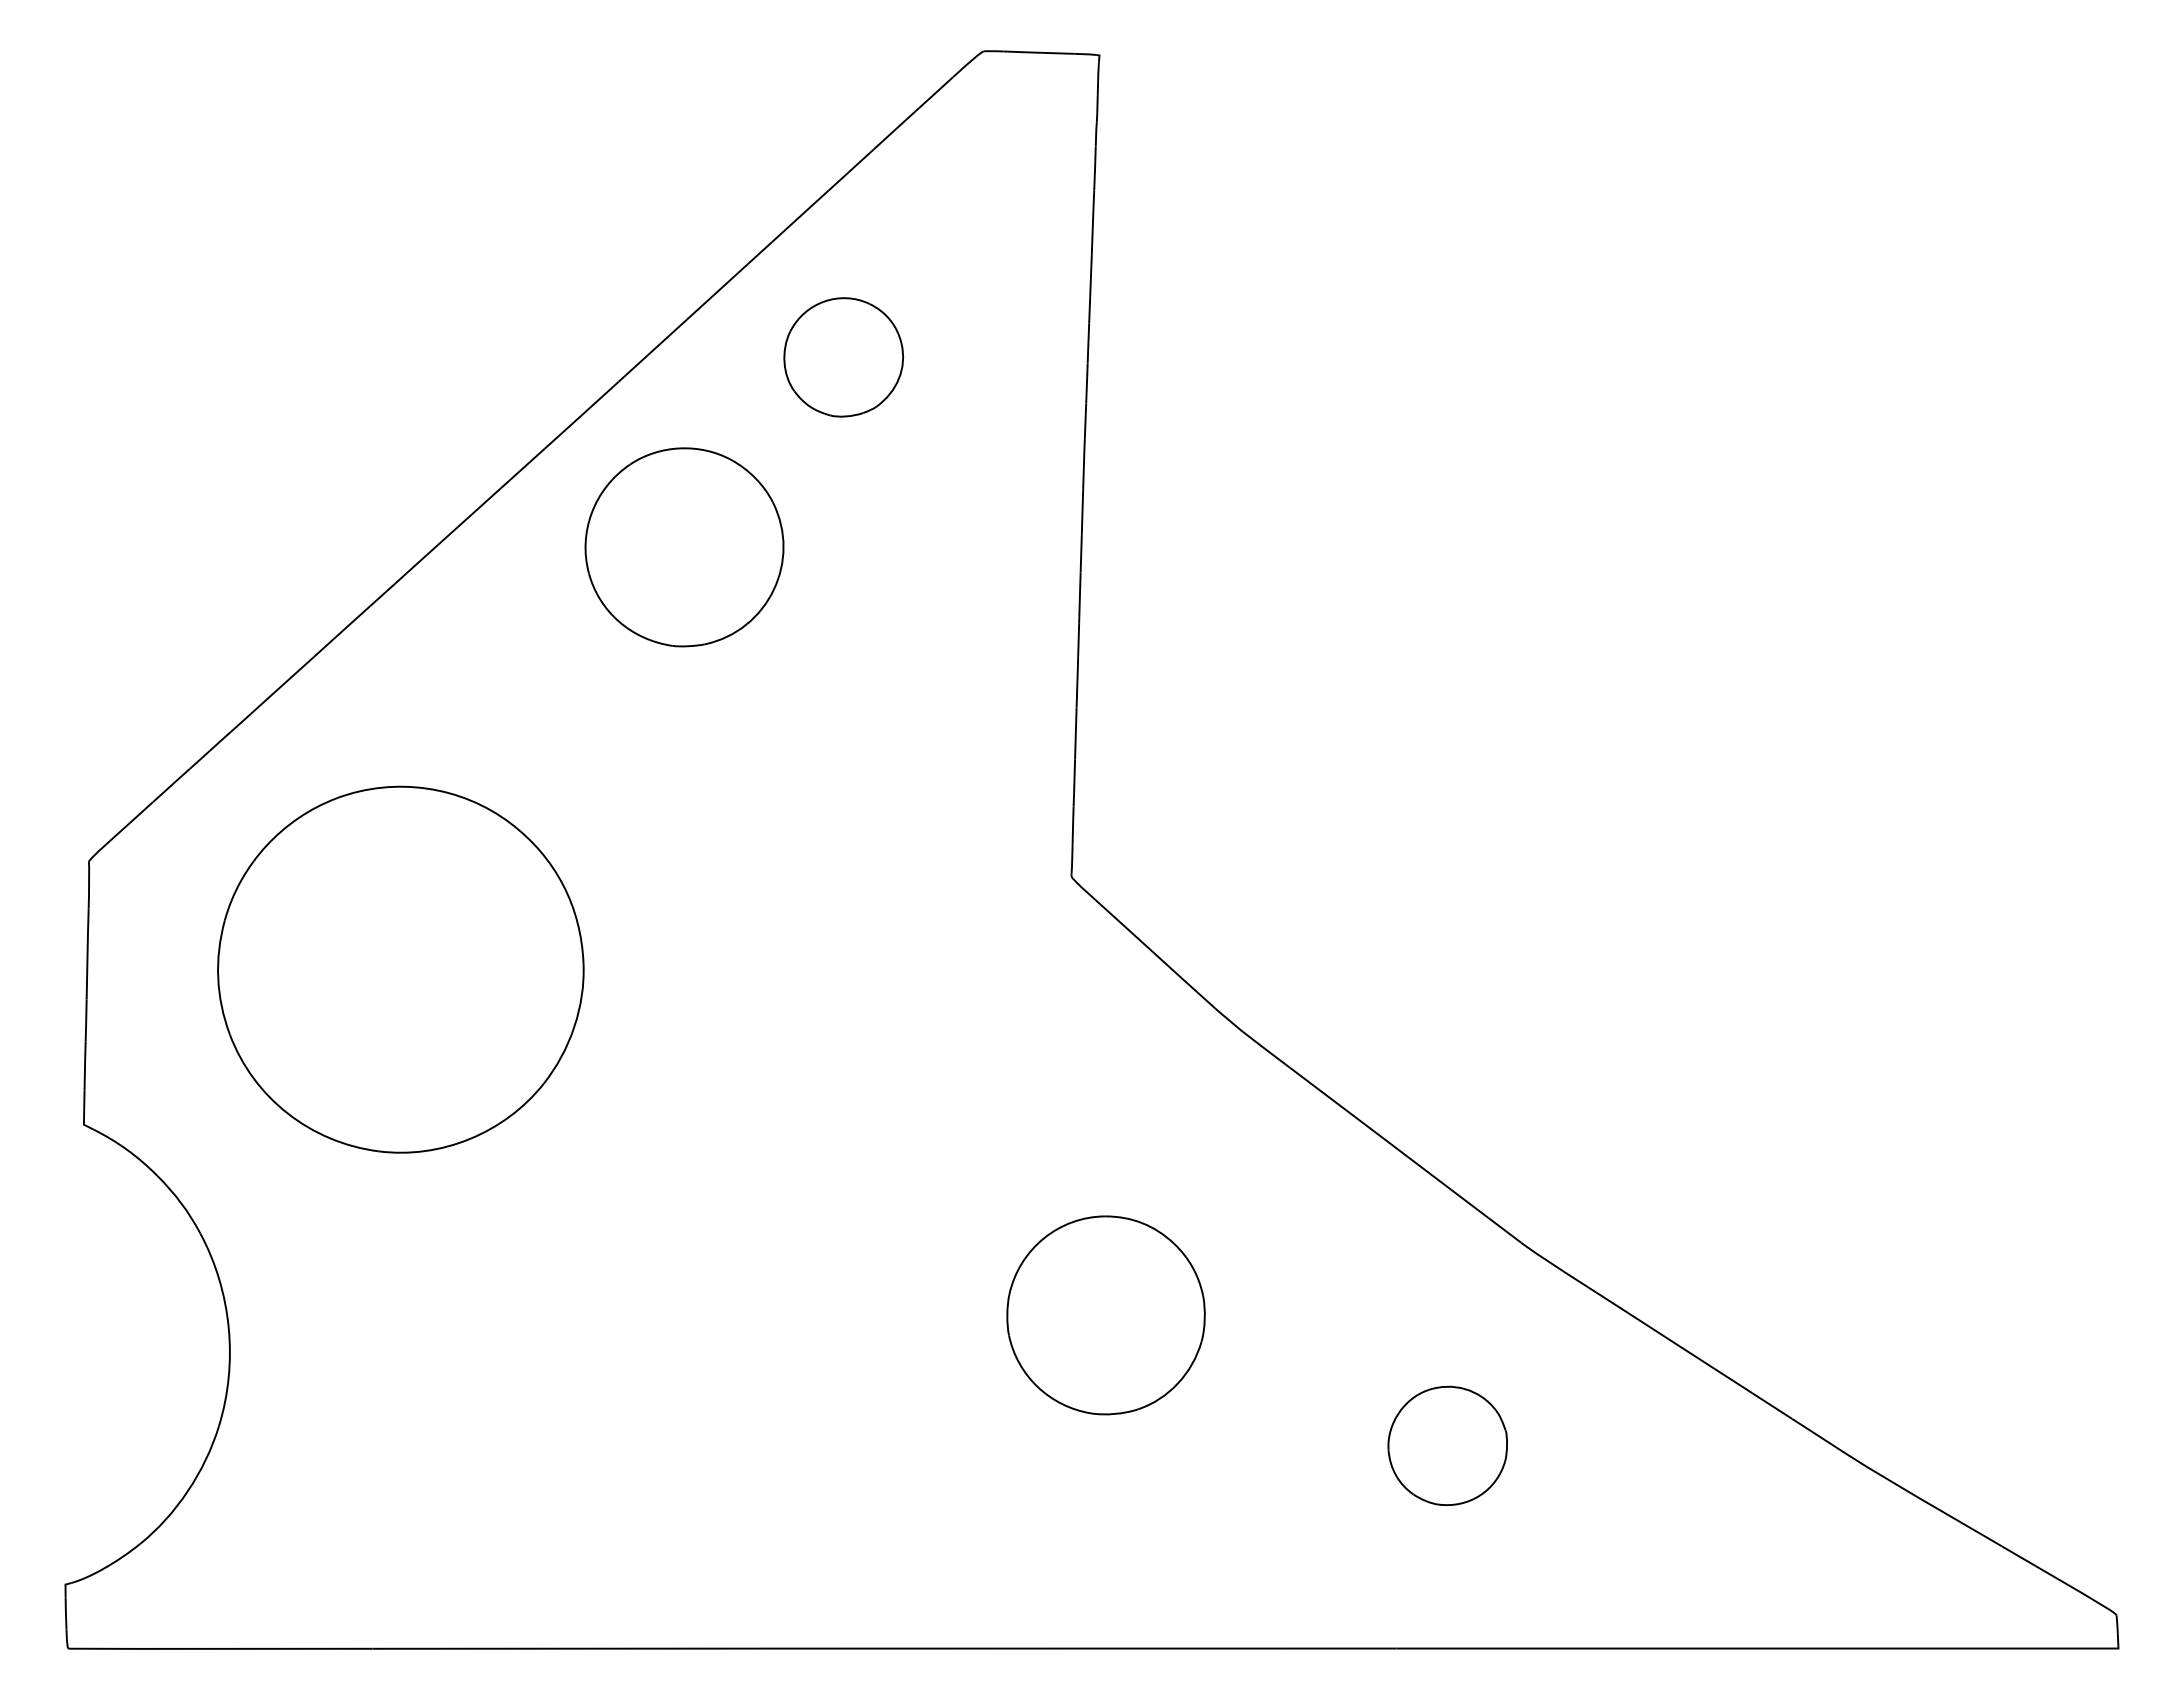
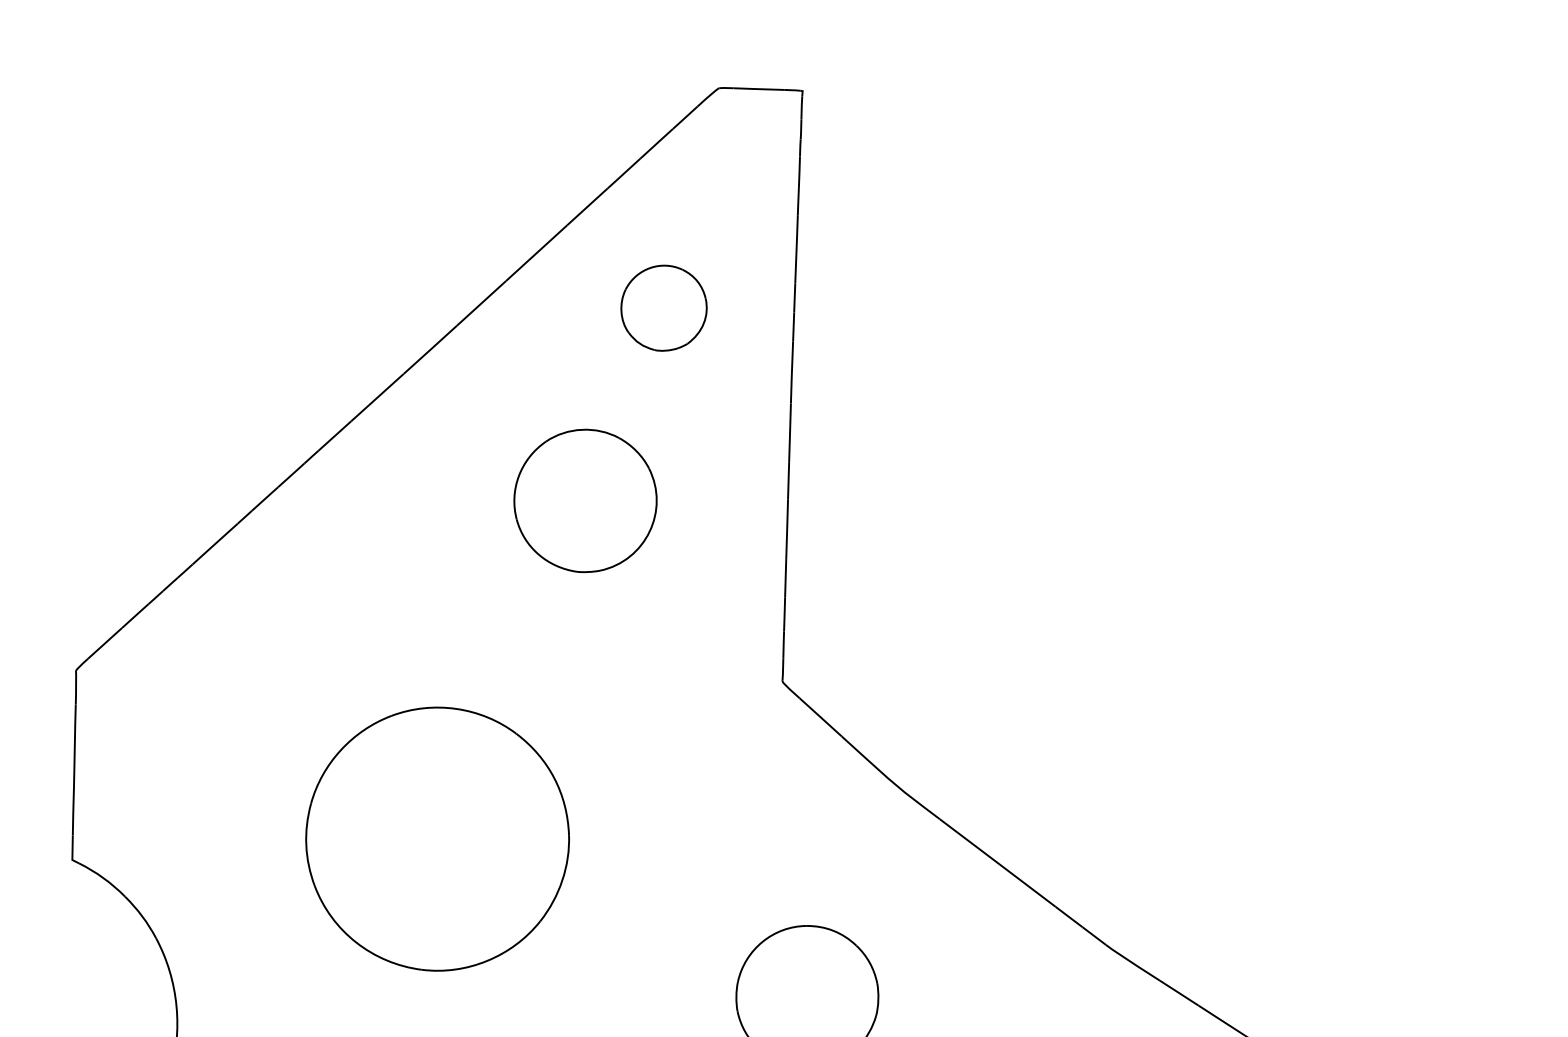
part: (843, 357) -> (663, 308), moved
part: (684, 547) -> (585, 501), moved
part: (400, 969) -> (437, 839), moved

